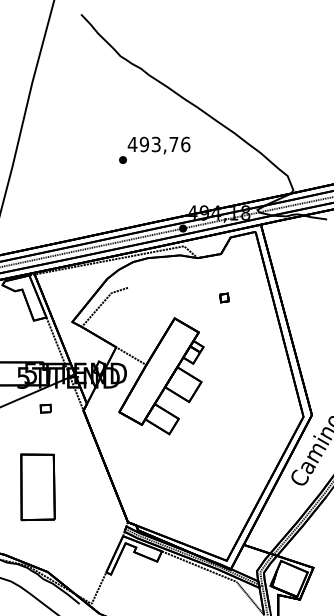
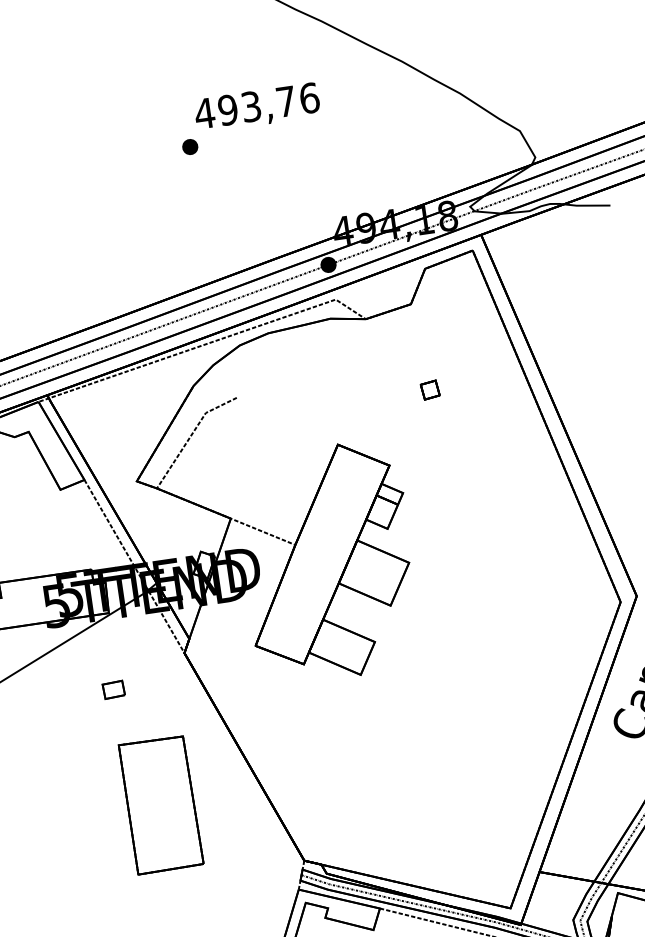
part: (45, 408) -> (113, 689), moved
part: (37, 487) -> (160, 805), moved

